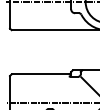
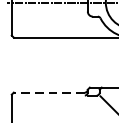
line: (40, 74) -> (49, 92), solid -> dashed

